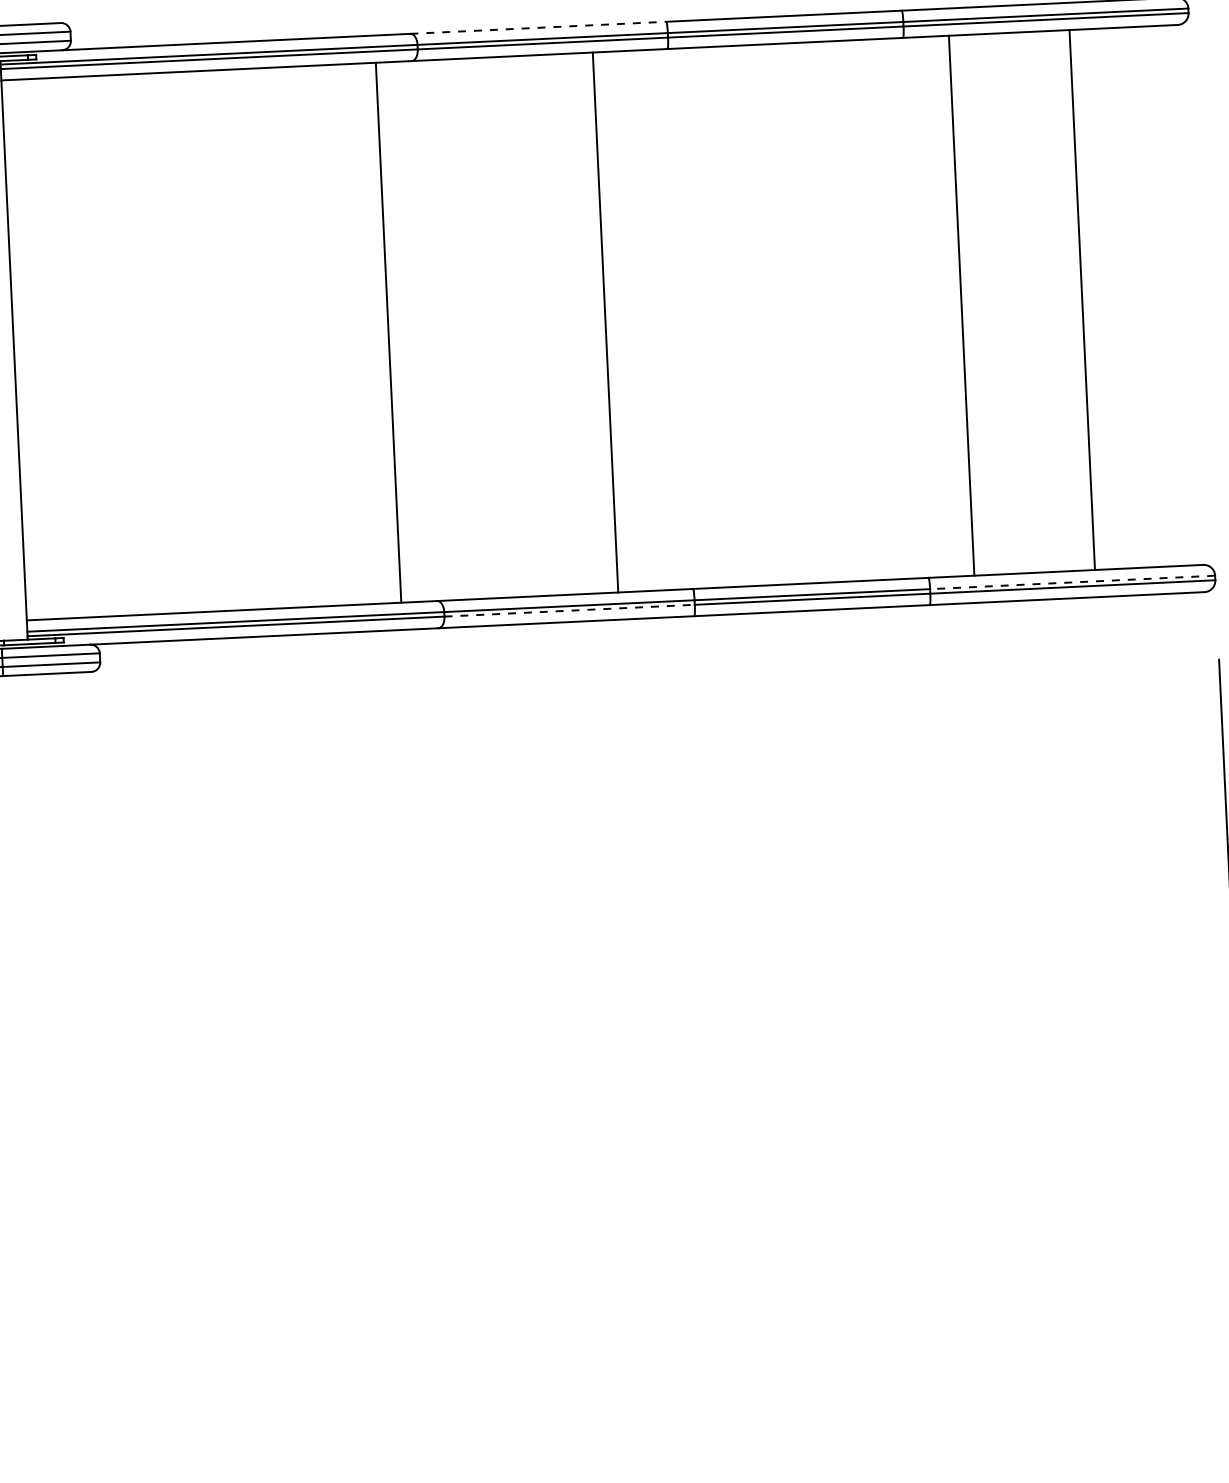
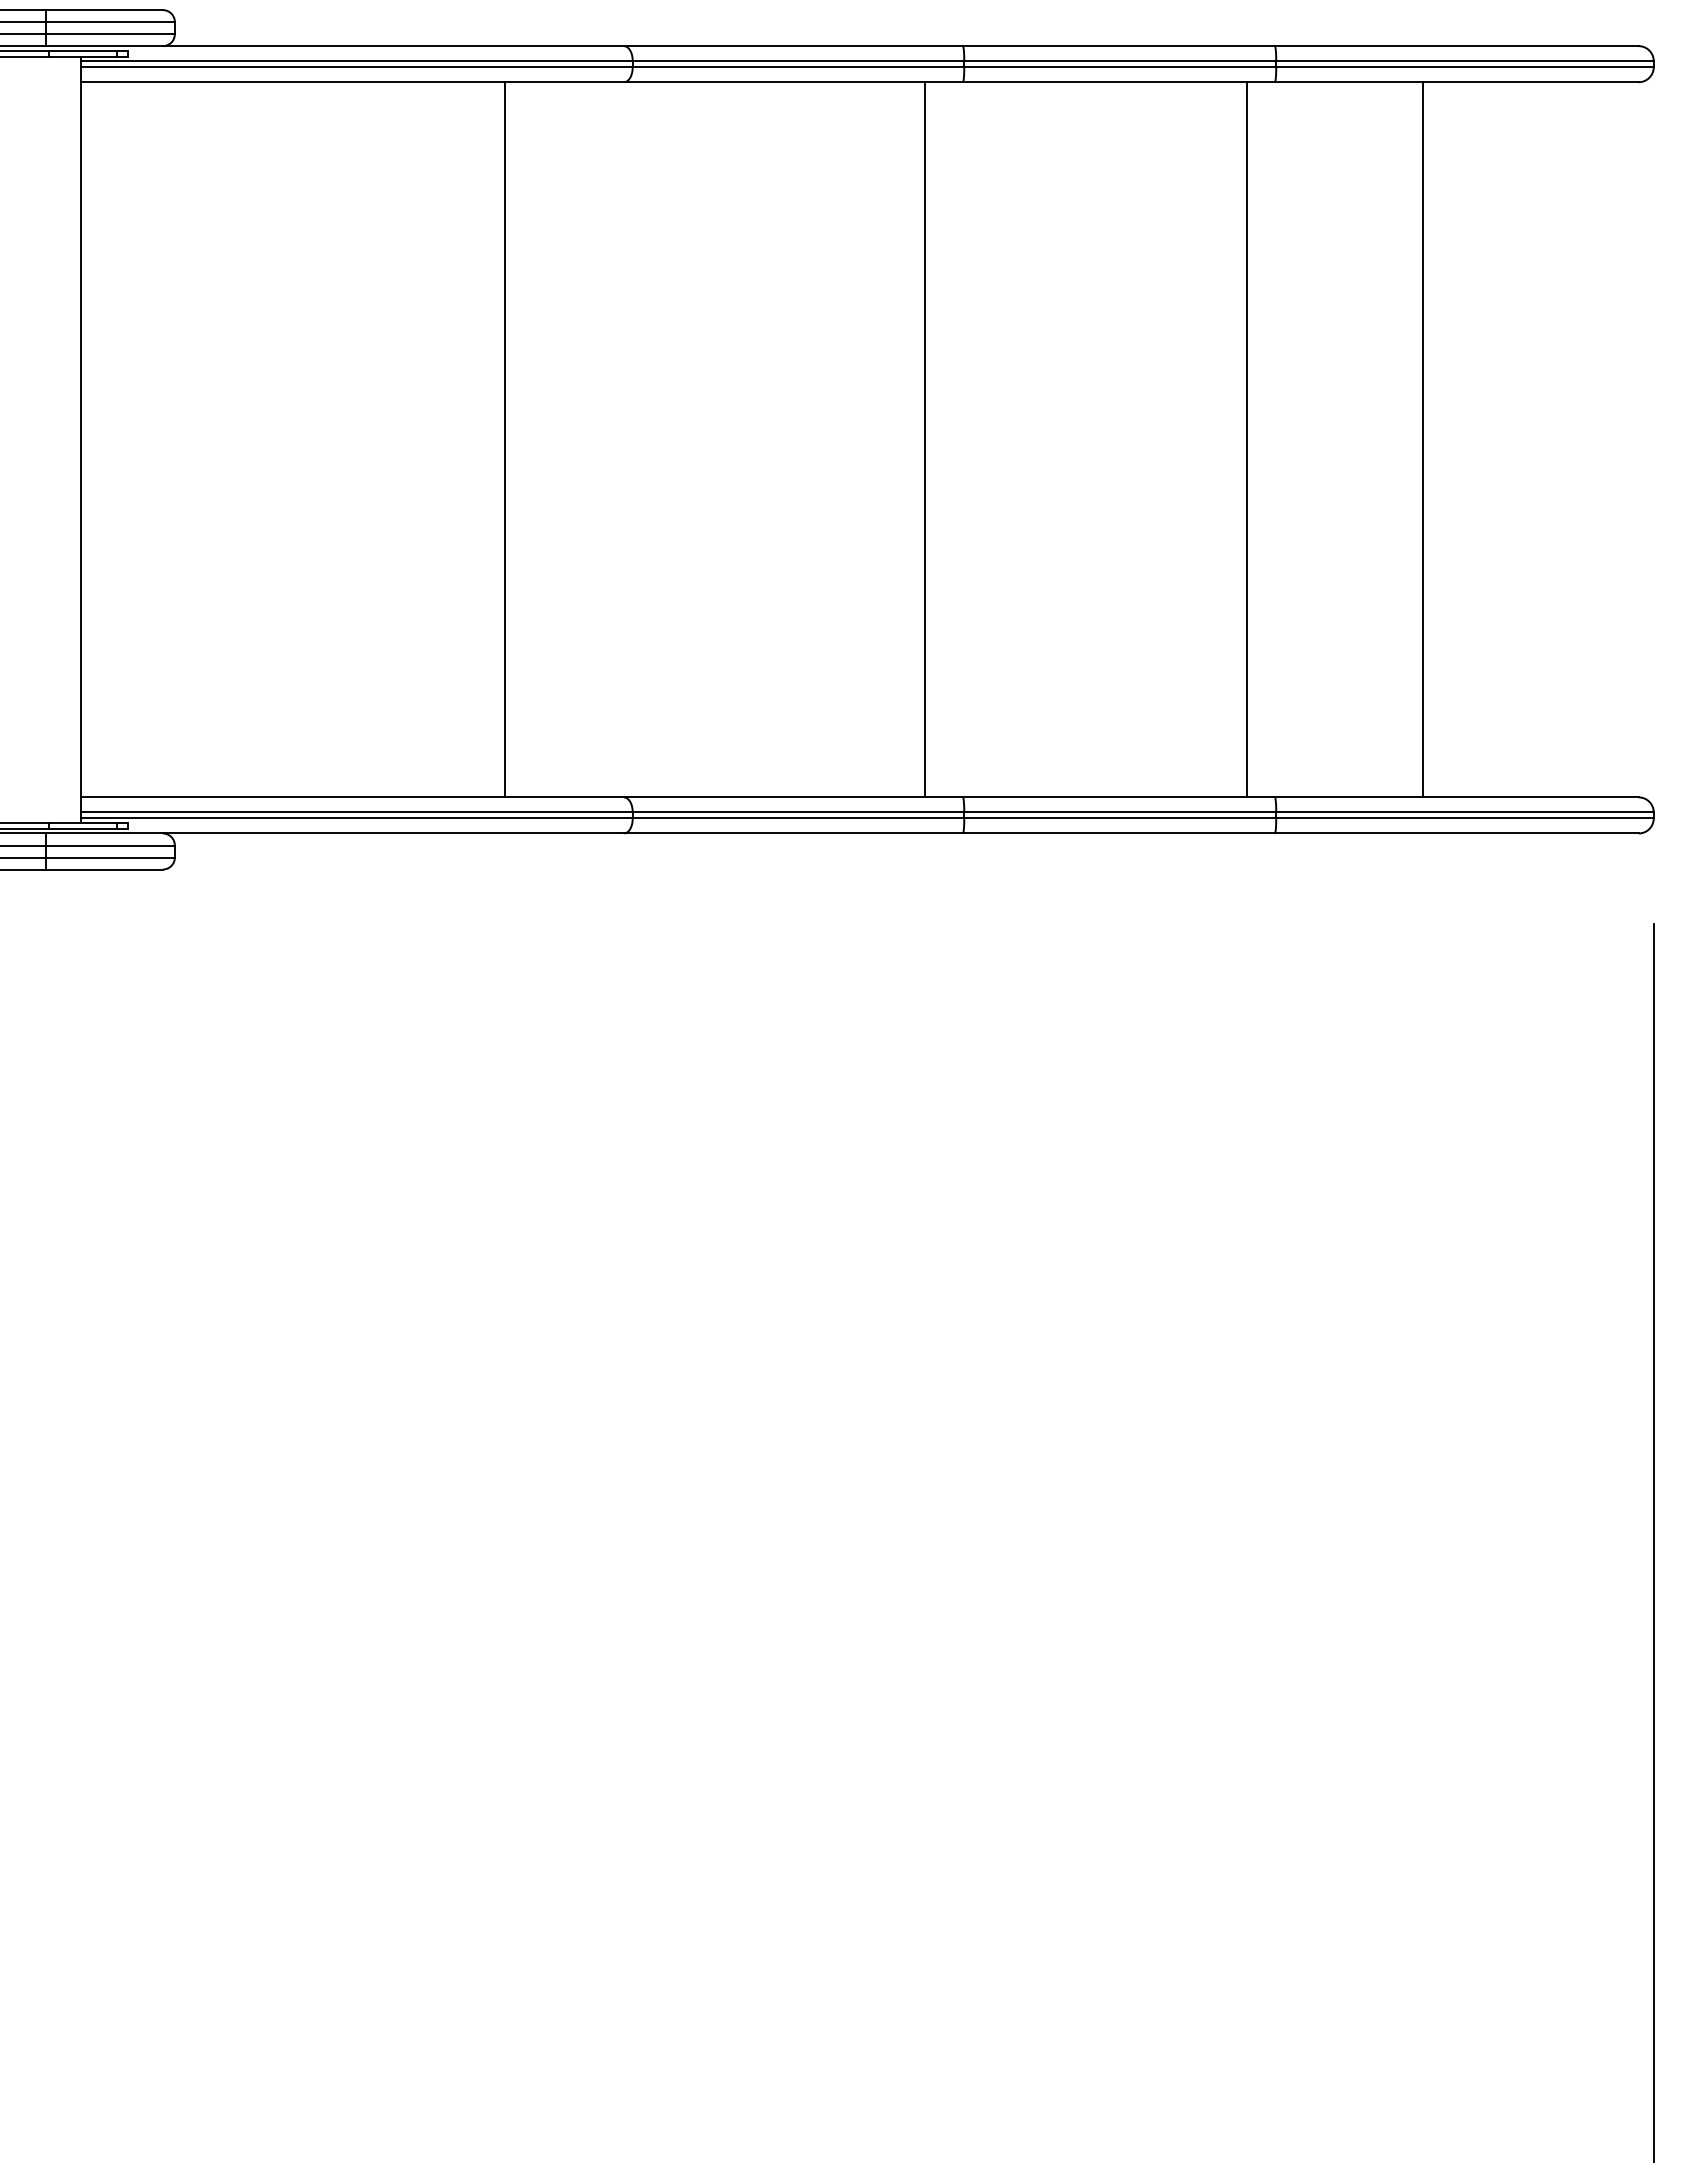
line: (539, 28) -> (794, 46), dashed -> solid
line: (1082, 299) -> (1423, 439), moved
line: (961, 305) -> (1246, 439), moved
line: (605, 322) -> (924, 439), moved
line: (388, 332) -> (504, 439), moved
line: (1072, 582) -> (1465, 812), dashed -> solid
line: (569, 610) -> (798, 818), dashed -> solid

